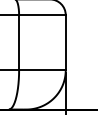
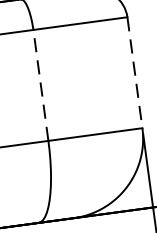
line: (19, 42) -> (41, 84), solid -> dashed
line: (65, 42) -> (134, 72), solid -> dashed

